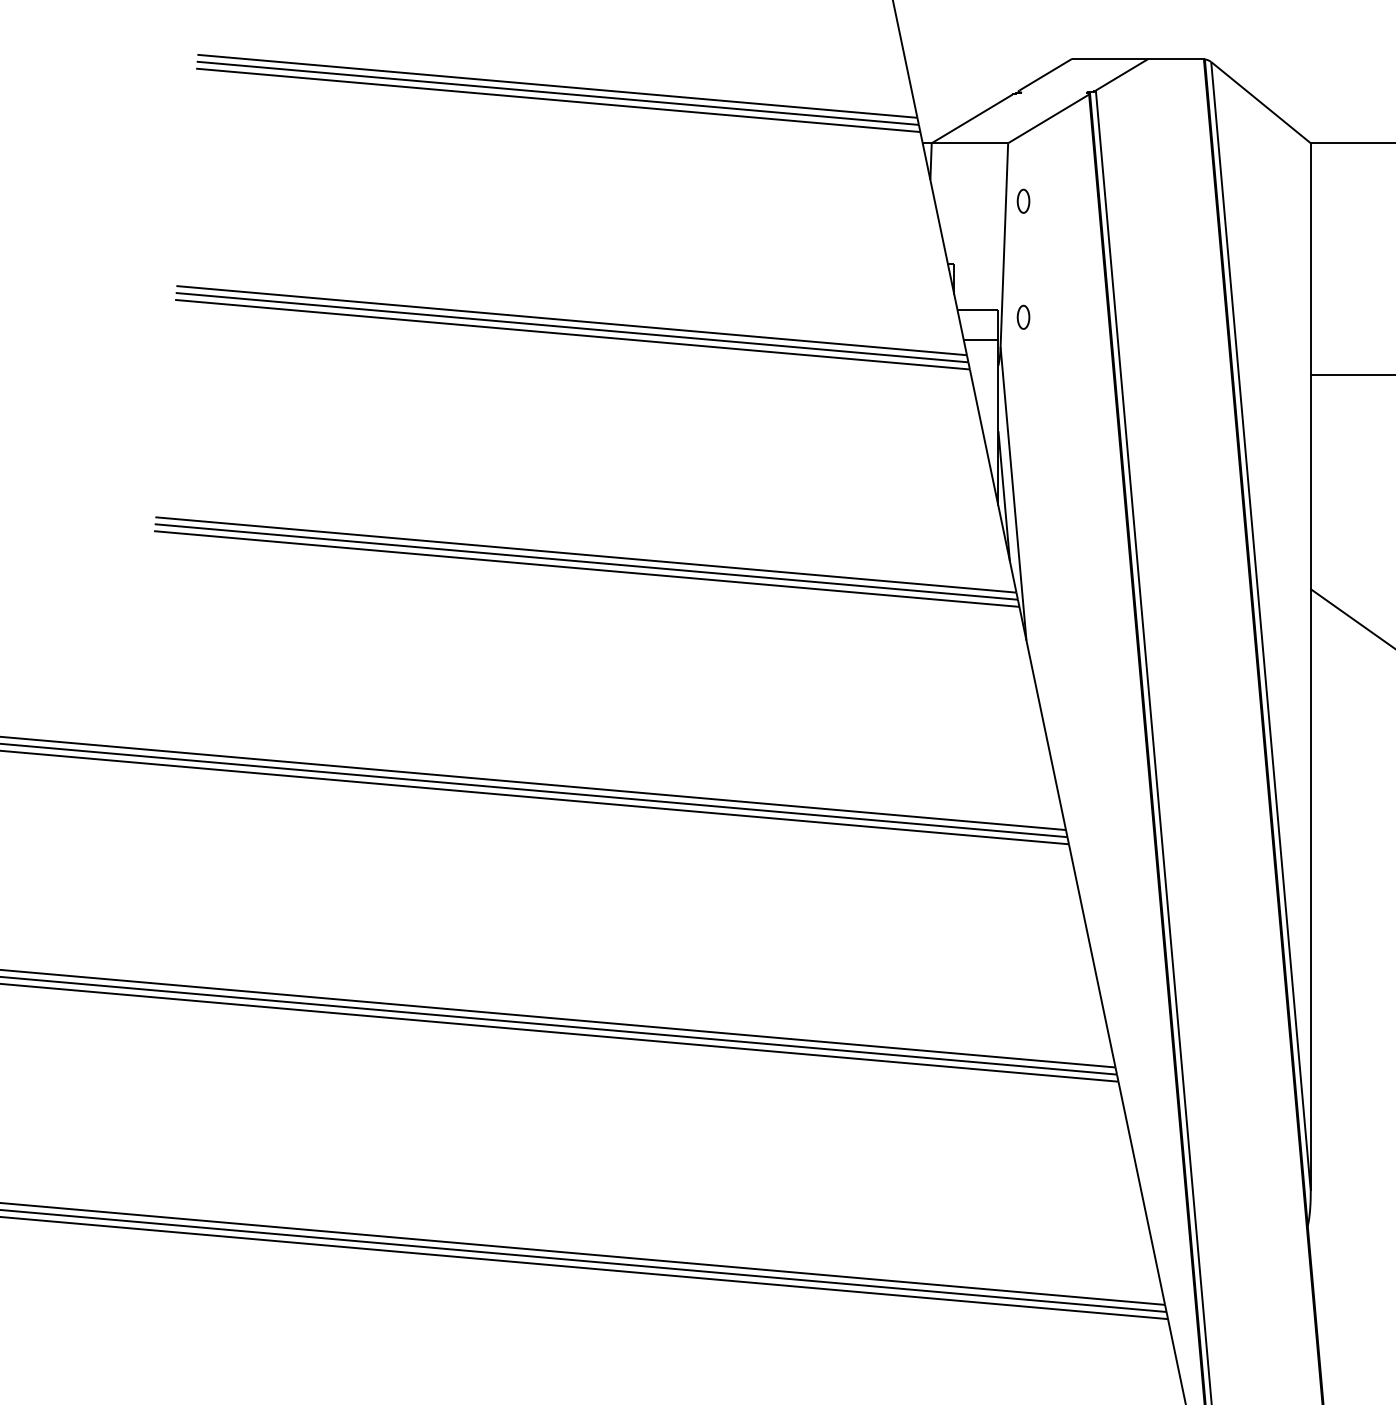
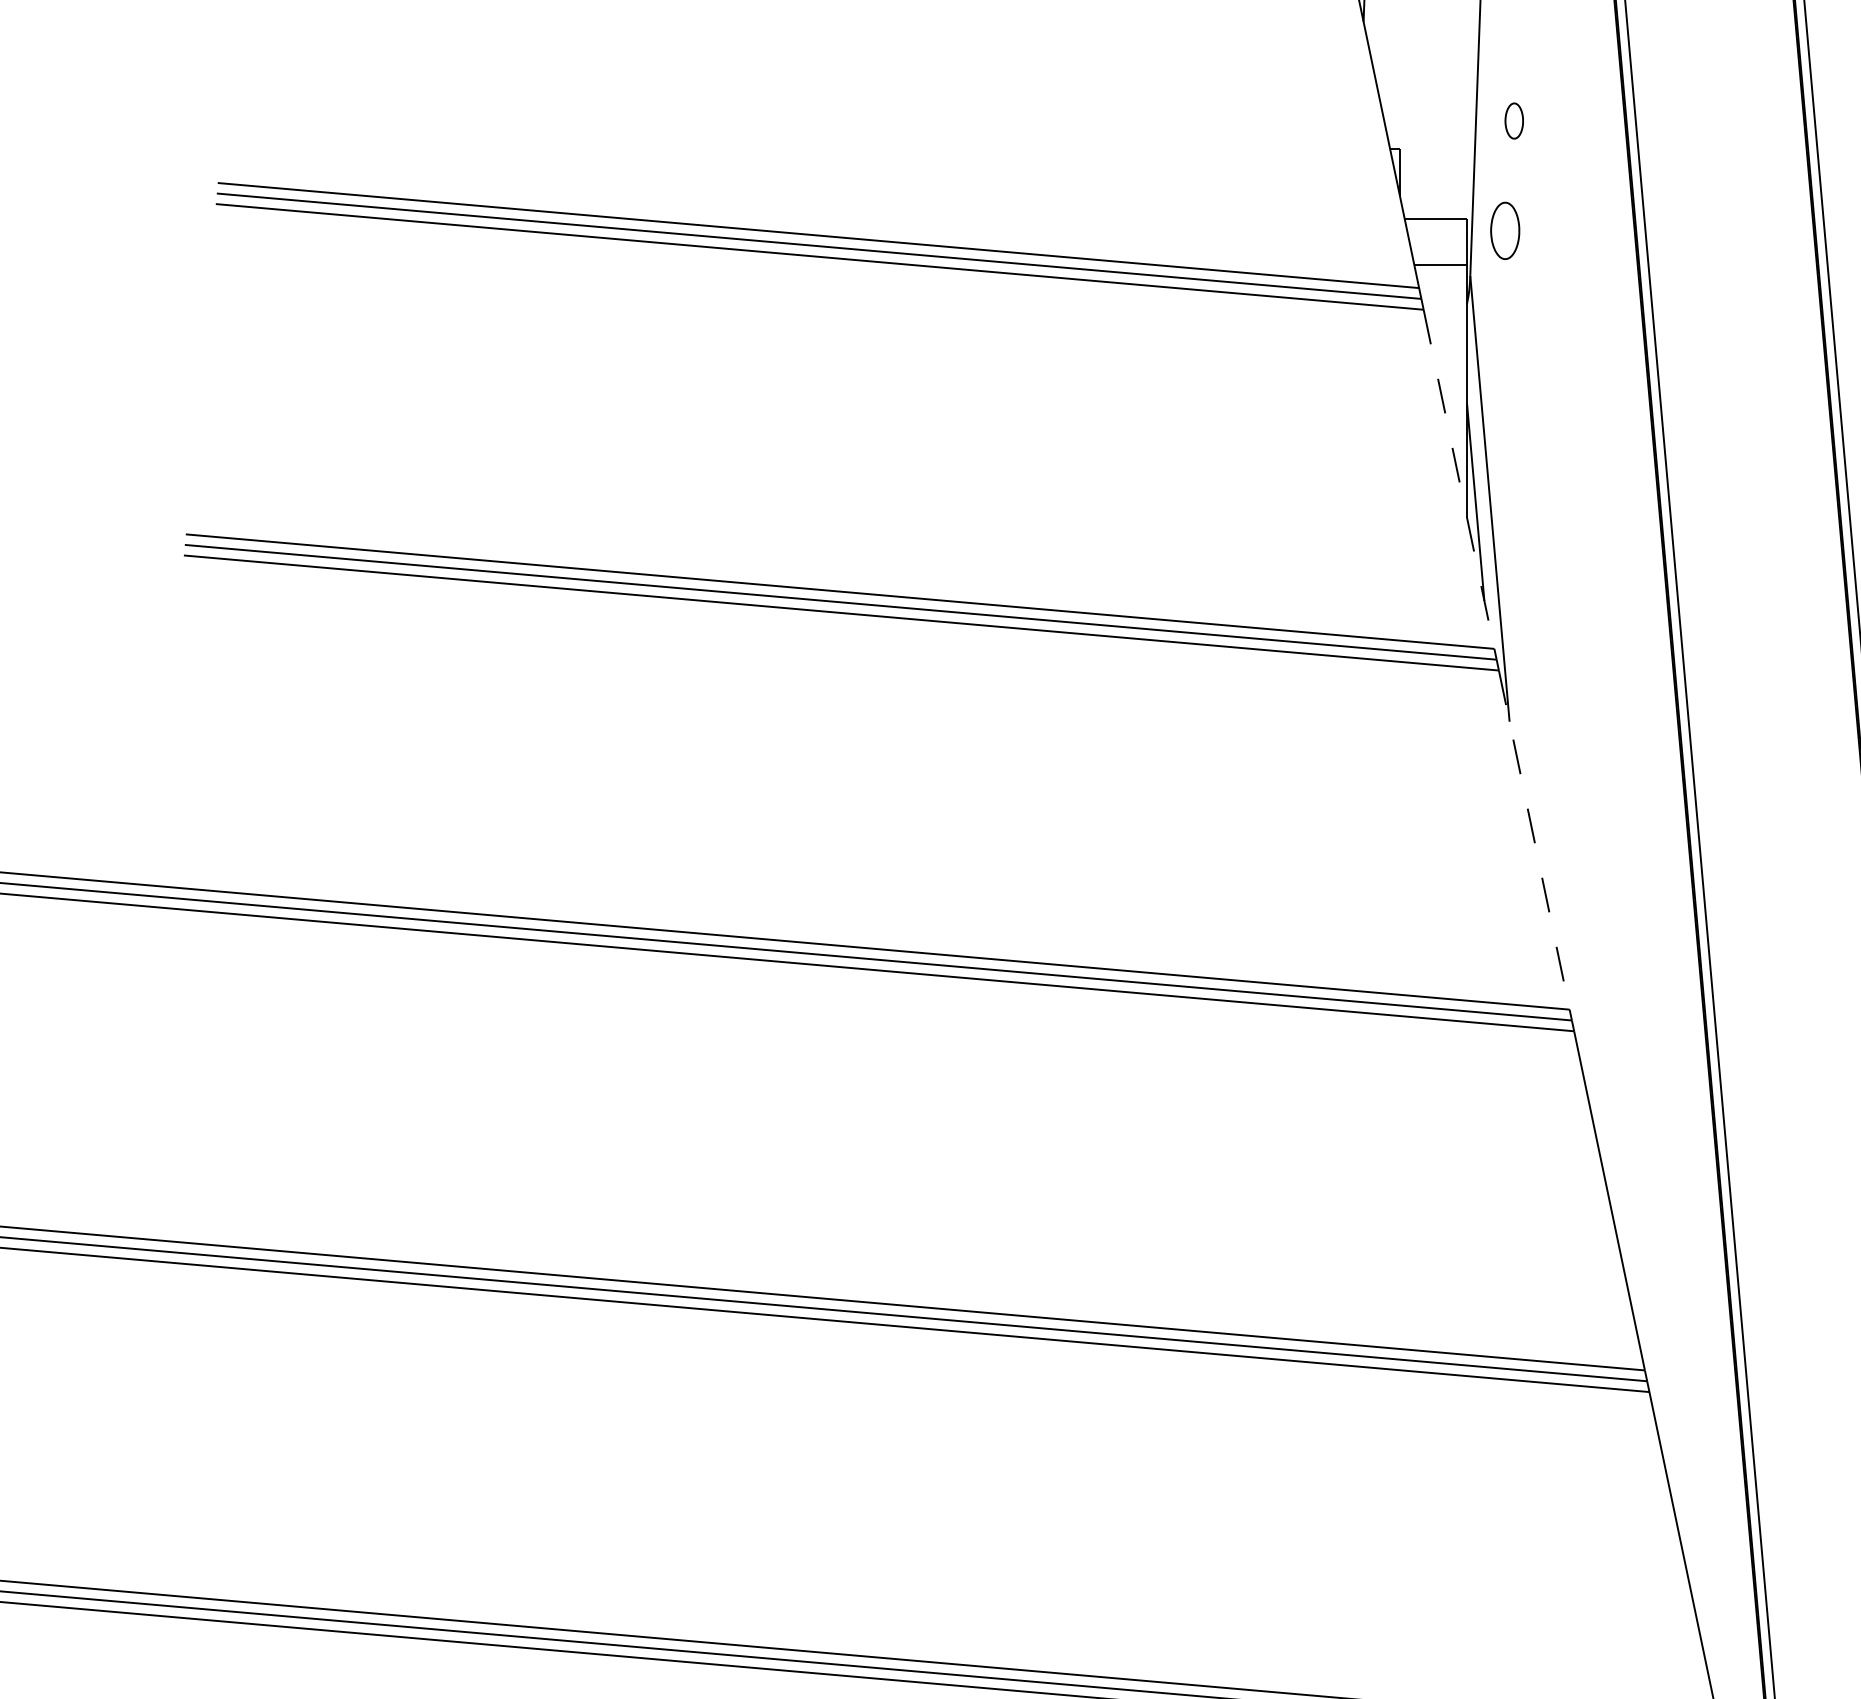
part: (1023, 200) -> (1514, 119), moved
part: (1023, 316) -> (1505, 229), size x1.6
line: (993, 481) -> (1459, 479), solid -> dashed
line: (1042, 718) -> (1533, 840), solid -> dashed

